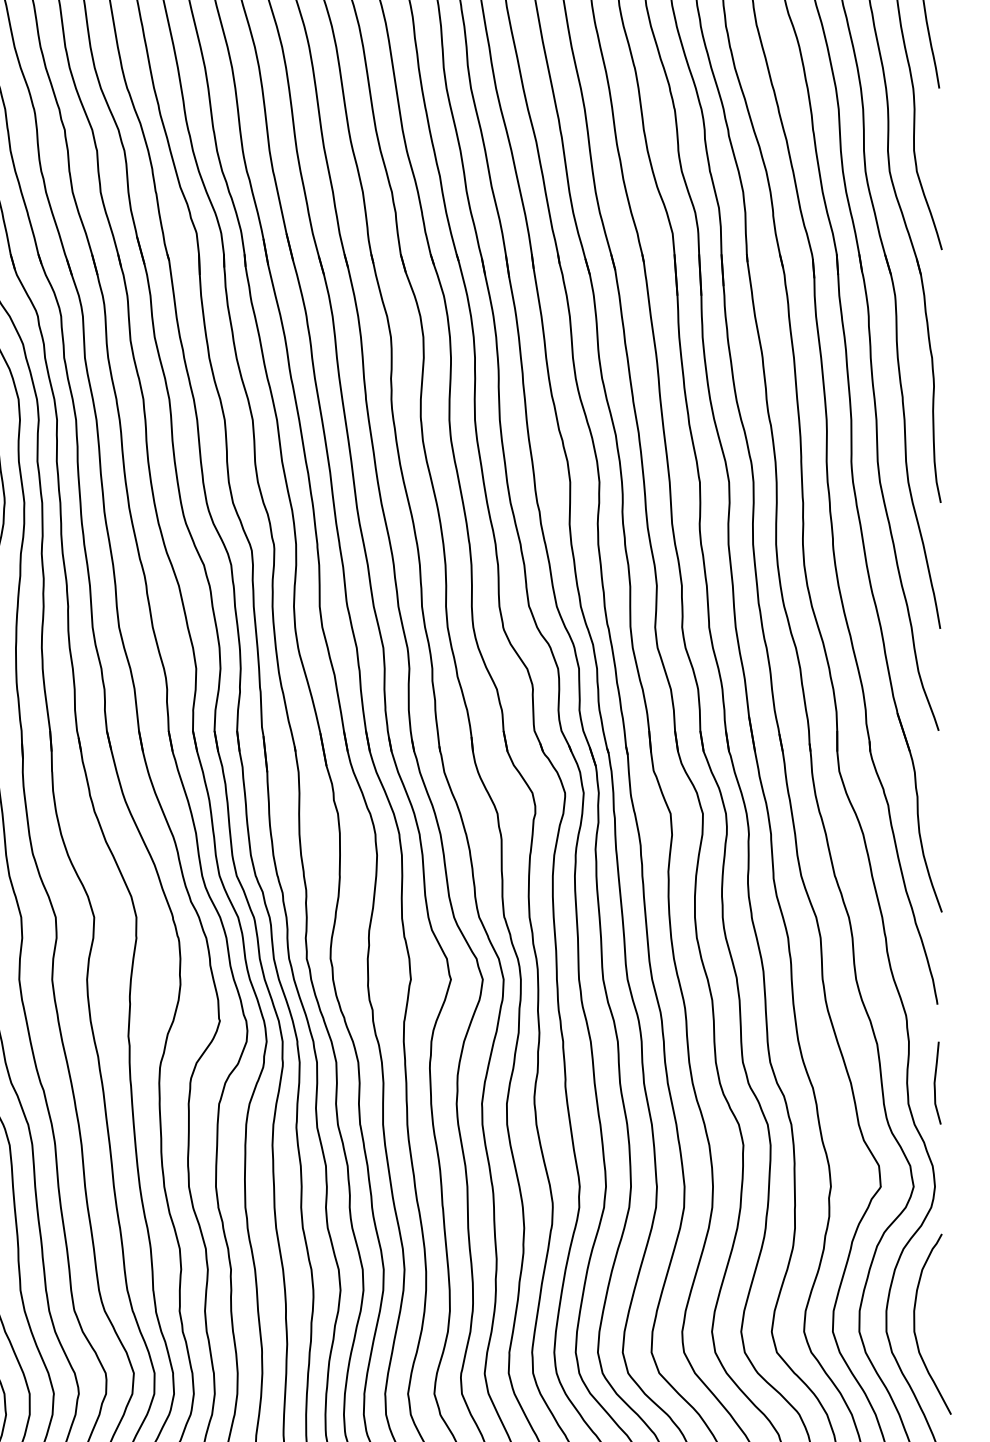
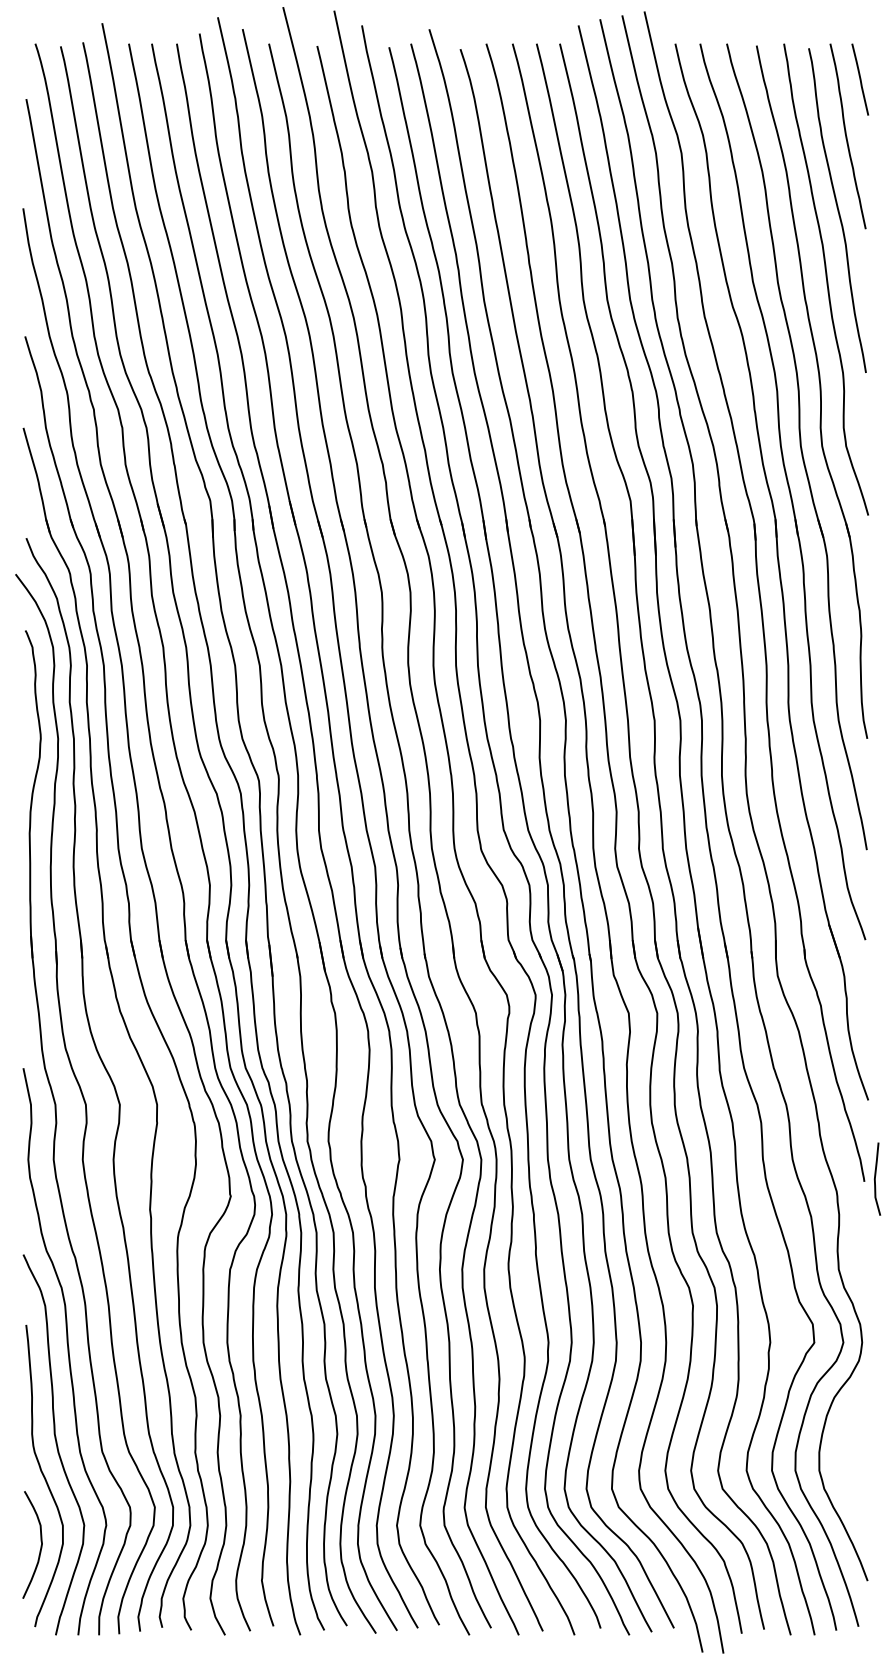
curve: (935, 1082) -> (875, 1178), moved
curve: (914, 1323) -> (844, 1463), removed

